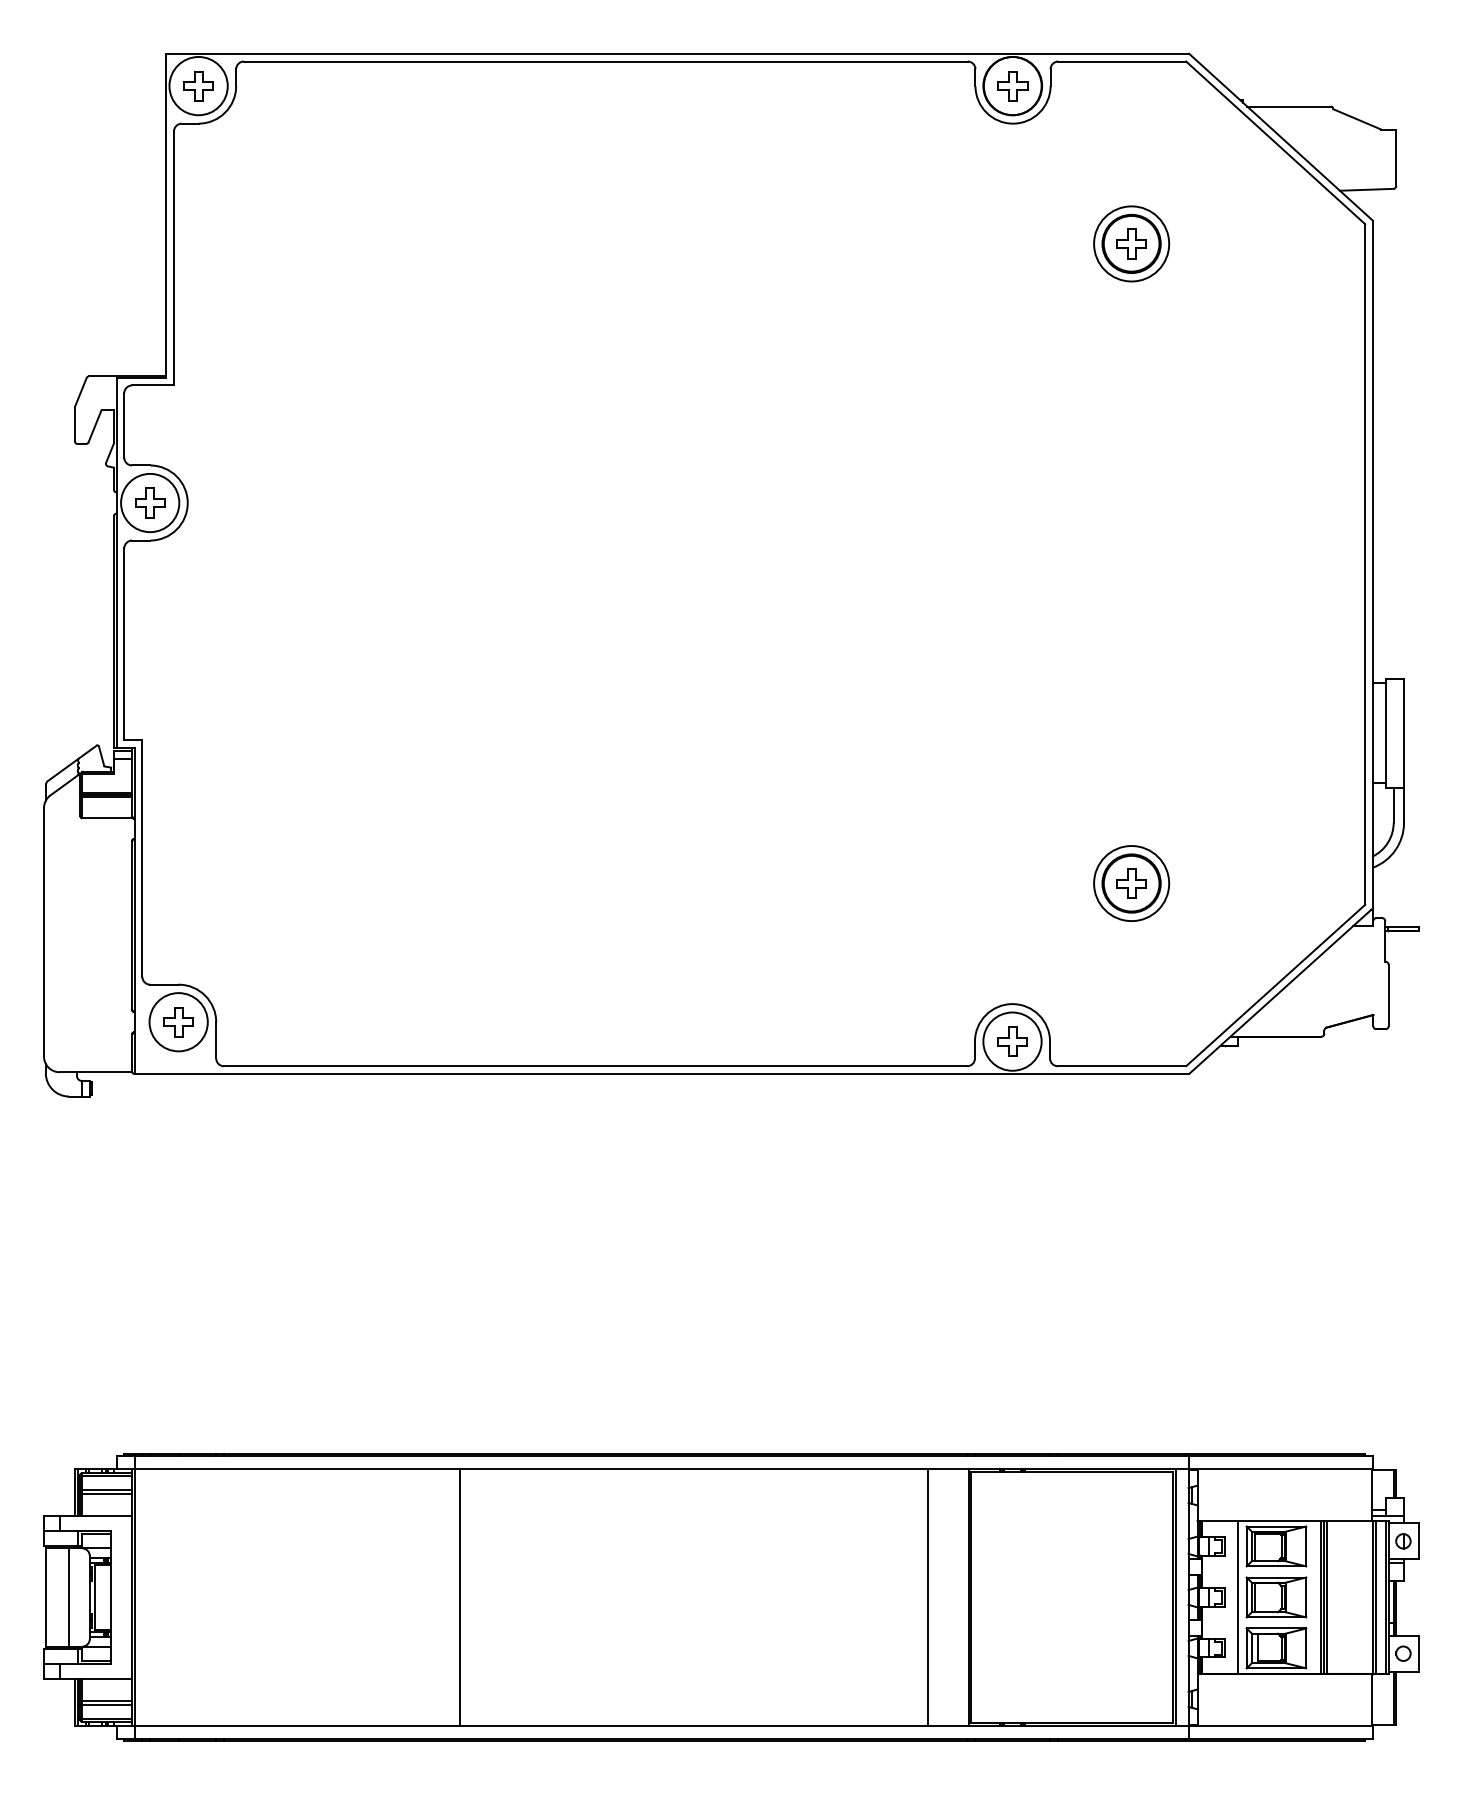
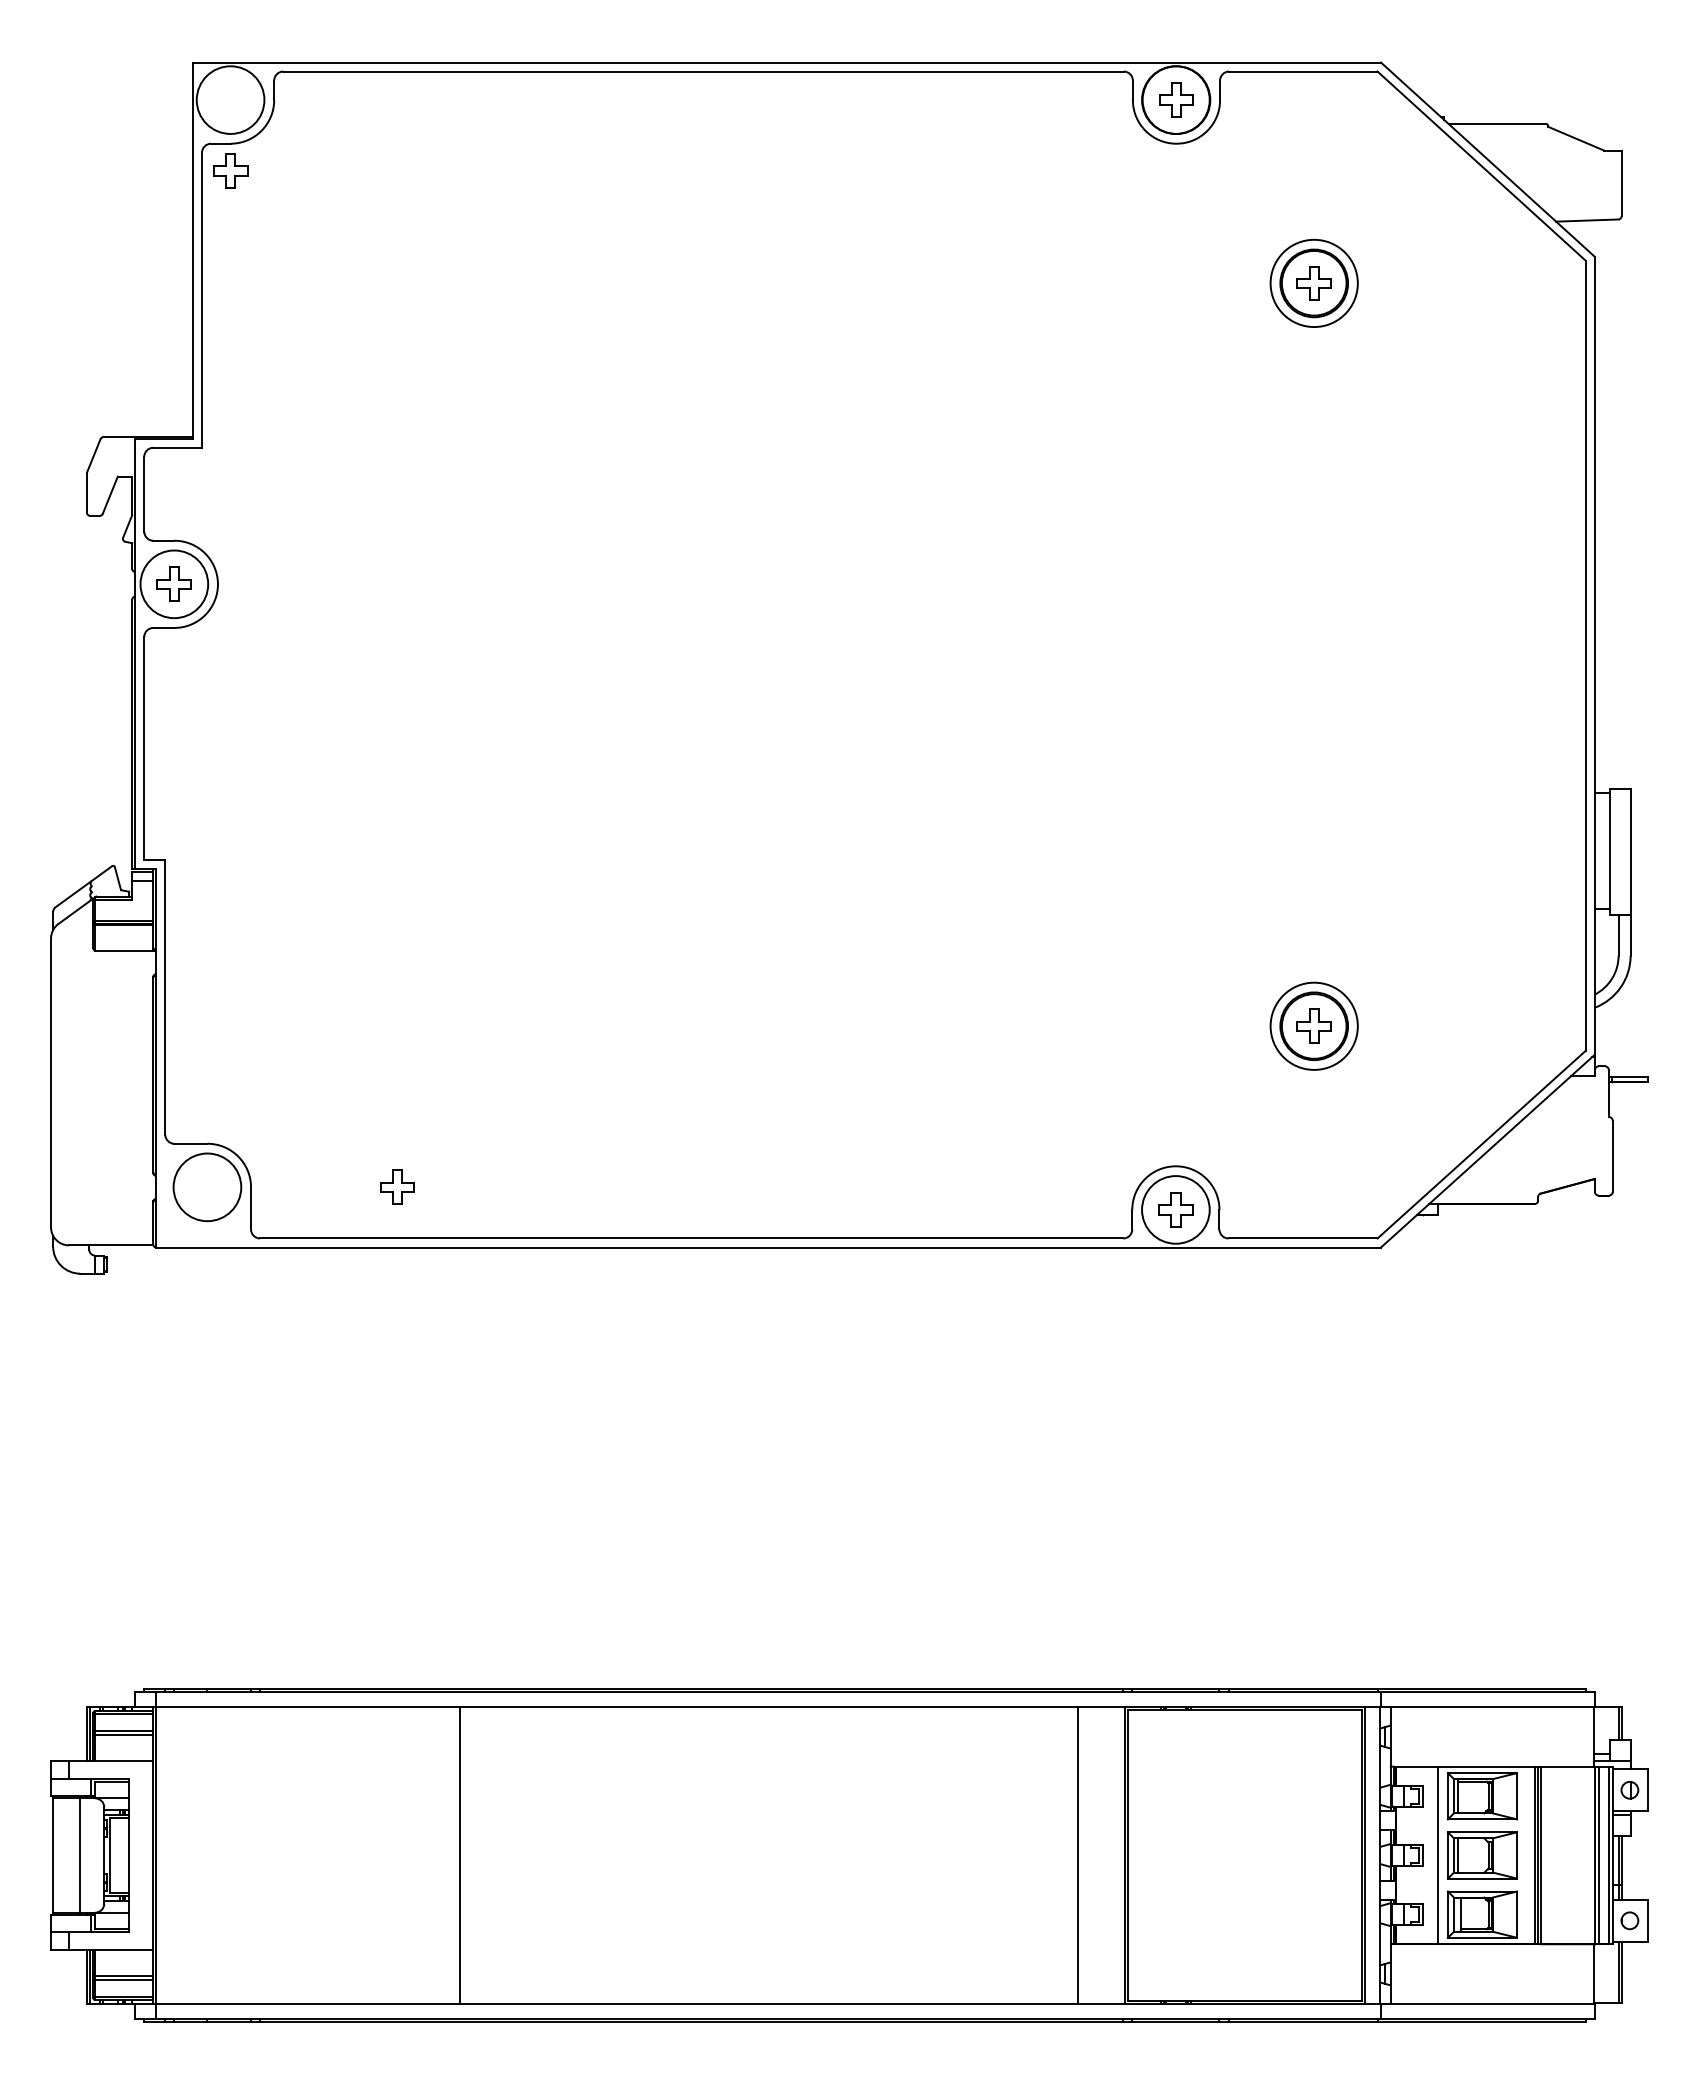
part: (198, 85) -> (230, 170), moved
part: (178, 1021) -> (397, 1186), moved
line: (459, 1597) -> (459, 1855), moved

